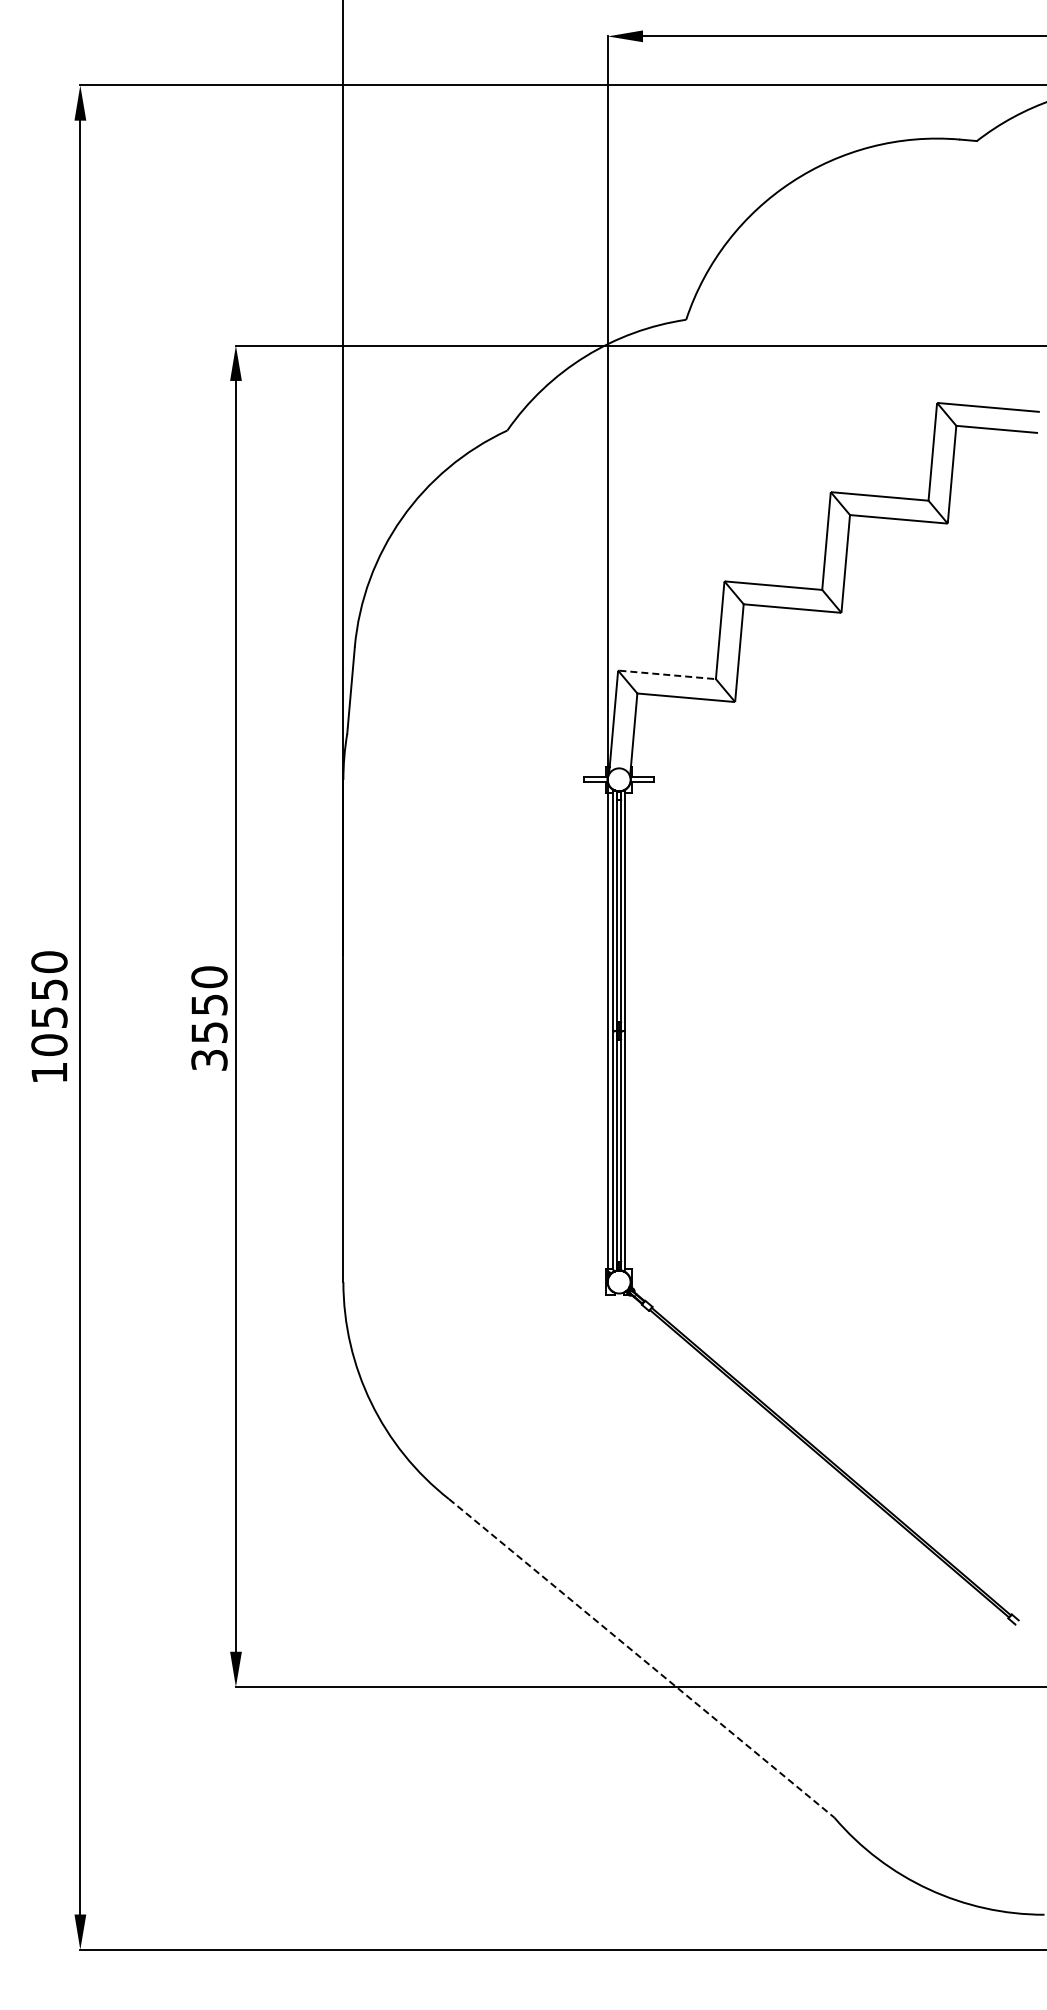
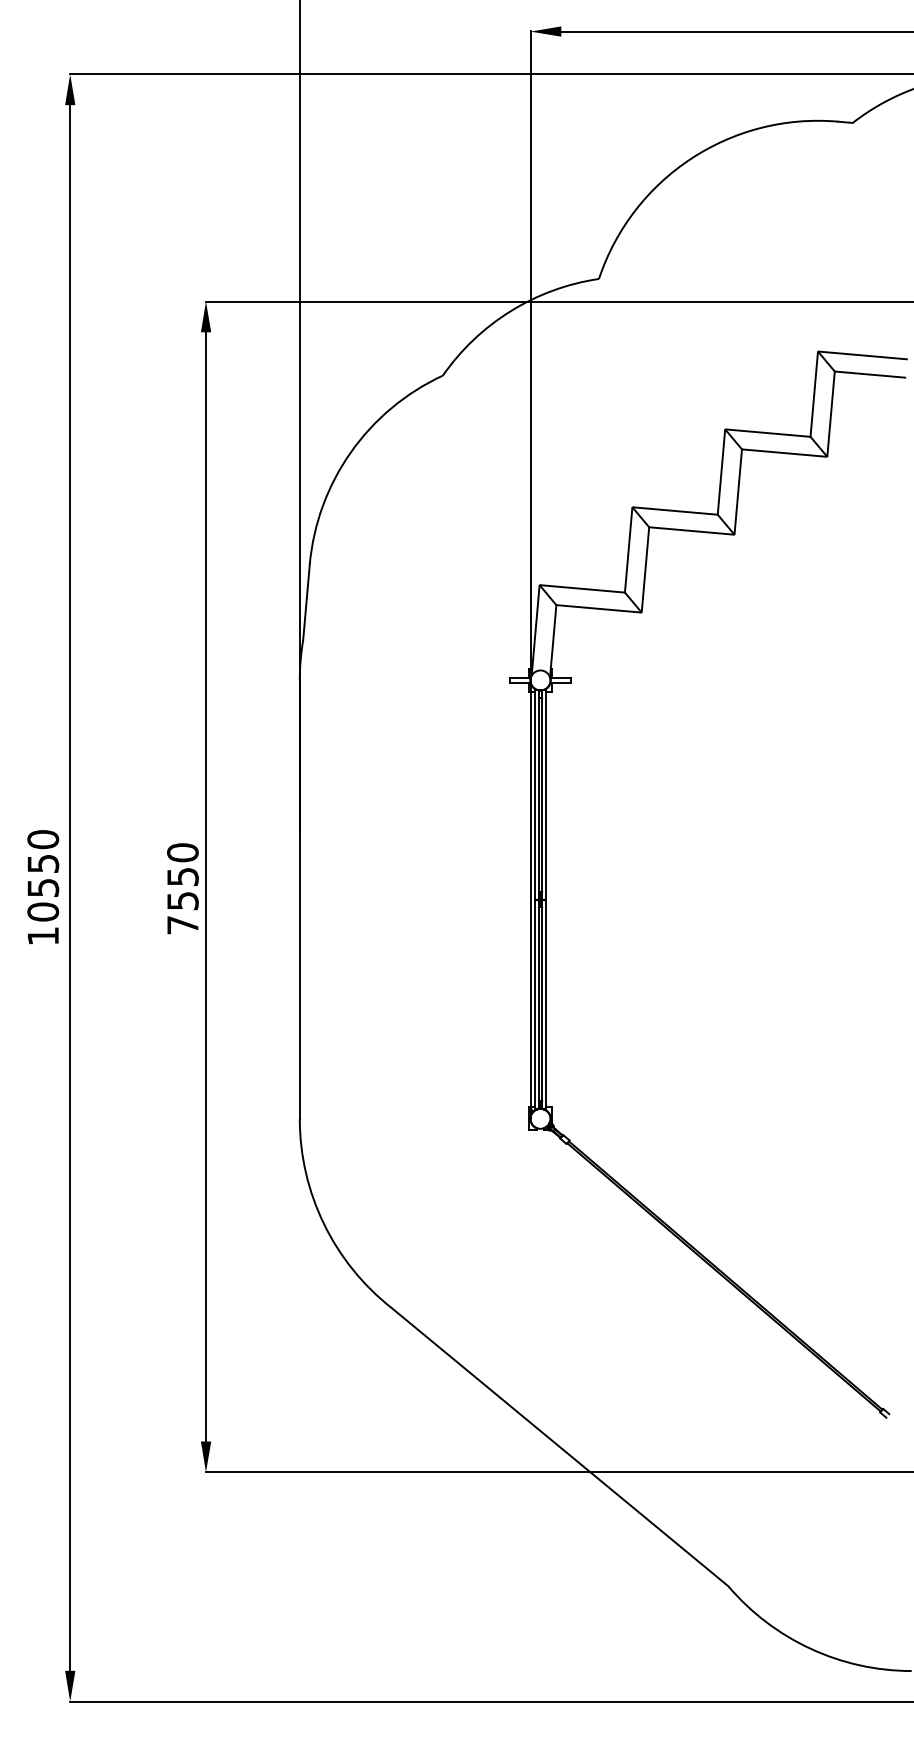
line: (668, 674) -> (583, 588), dashed -> solid
text: (209, 1060) -> (182, 925), 3550 -> 7550
line: (641, 1658) -> (559, 1447), dashed -> solid

